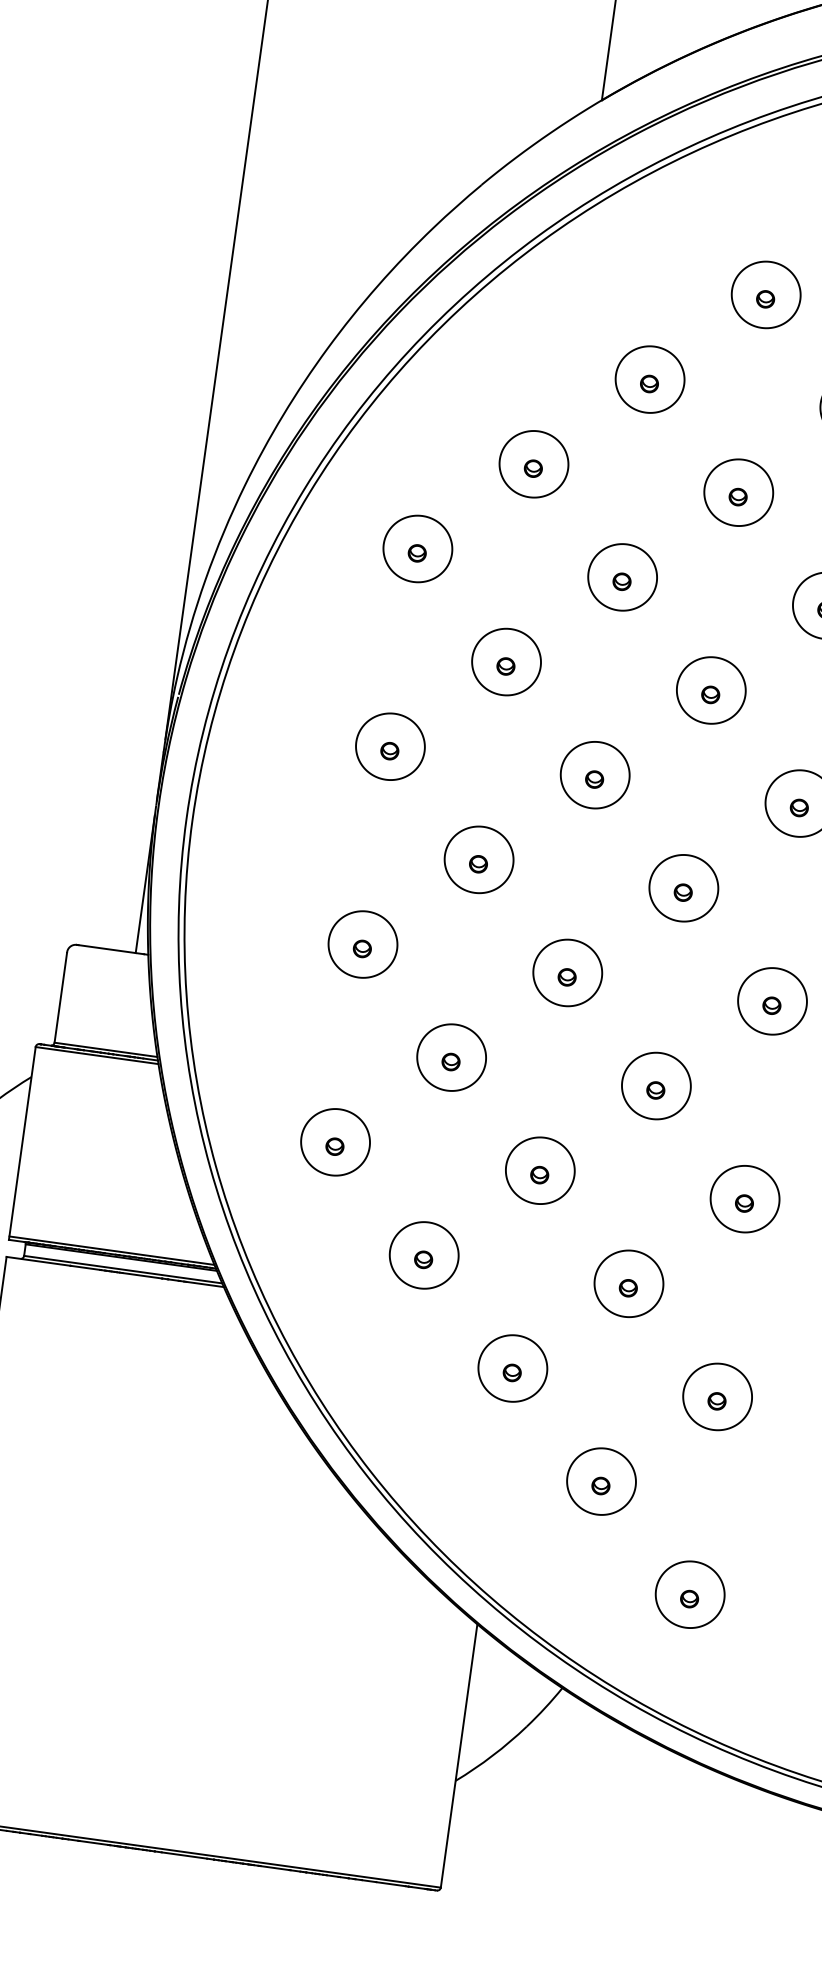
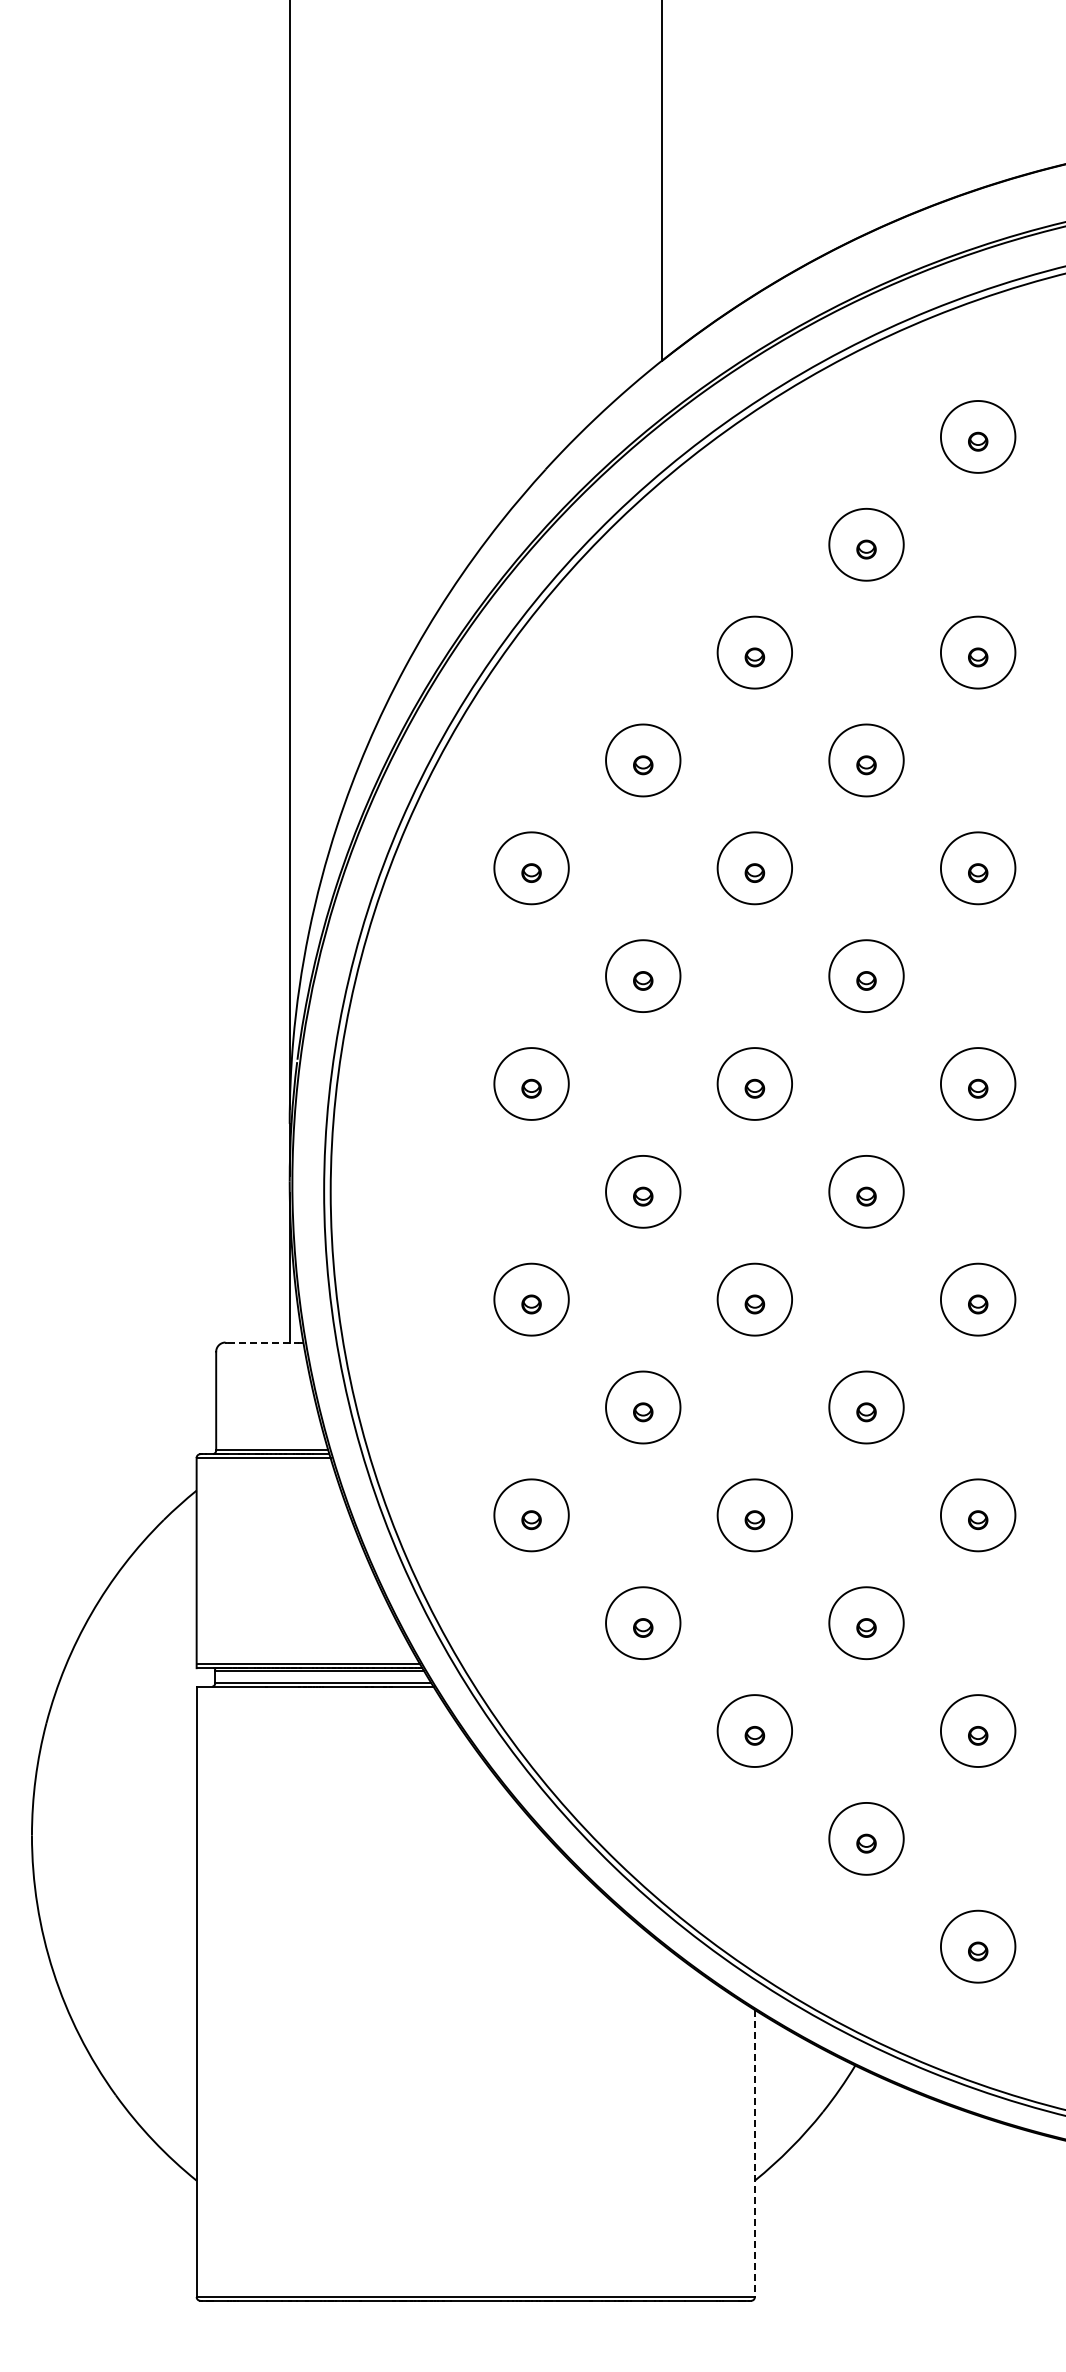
line: (111, 949) -> (263, 1342), solid -> dashed
line: (458, 1755) -> (754, 2153), solid -> dashed

